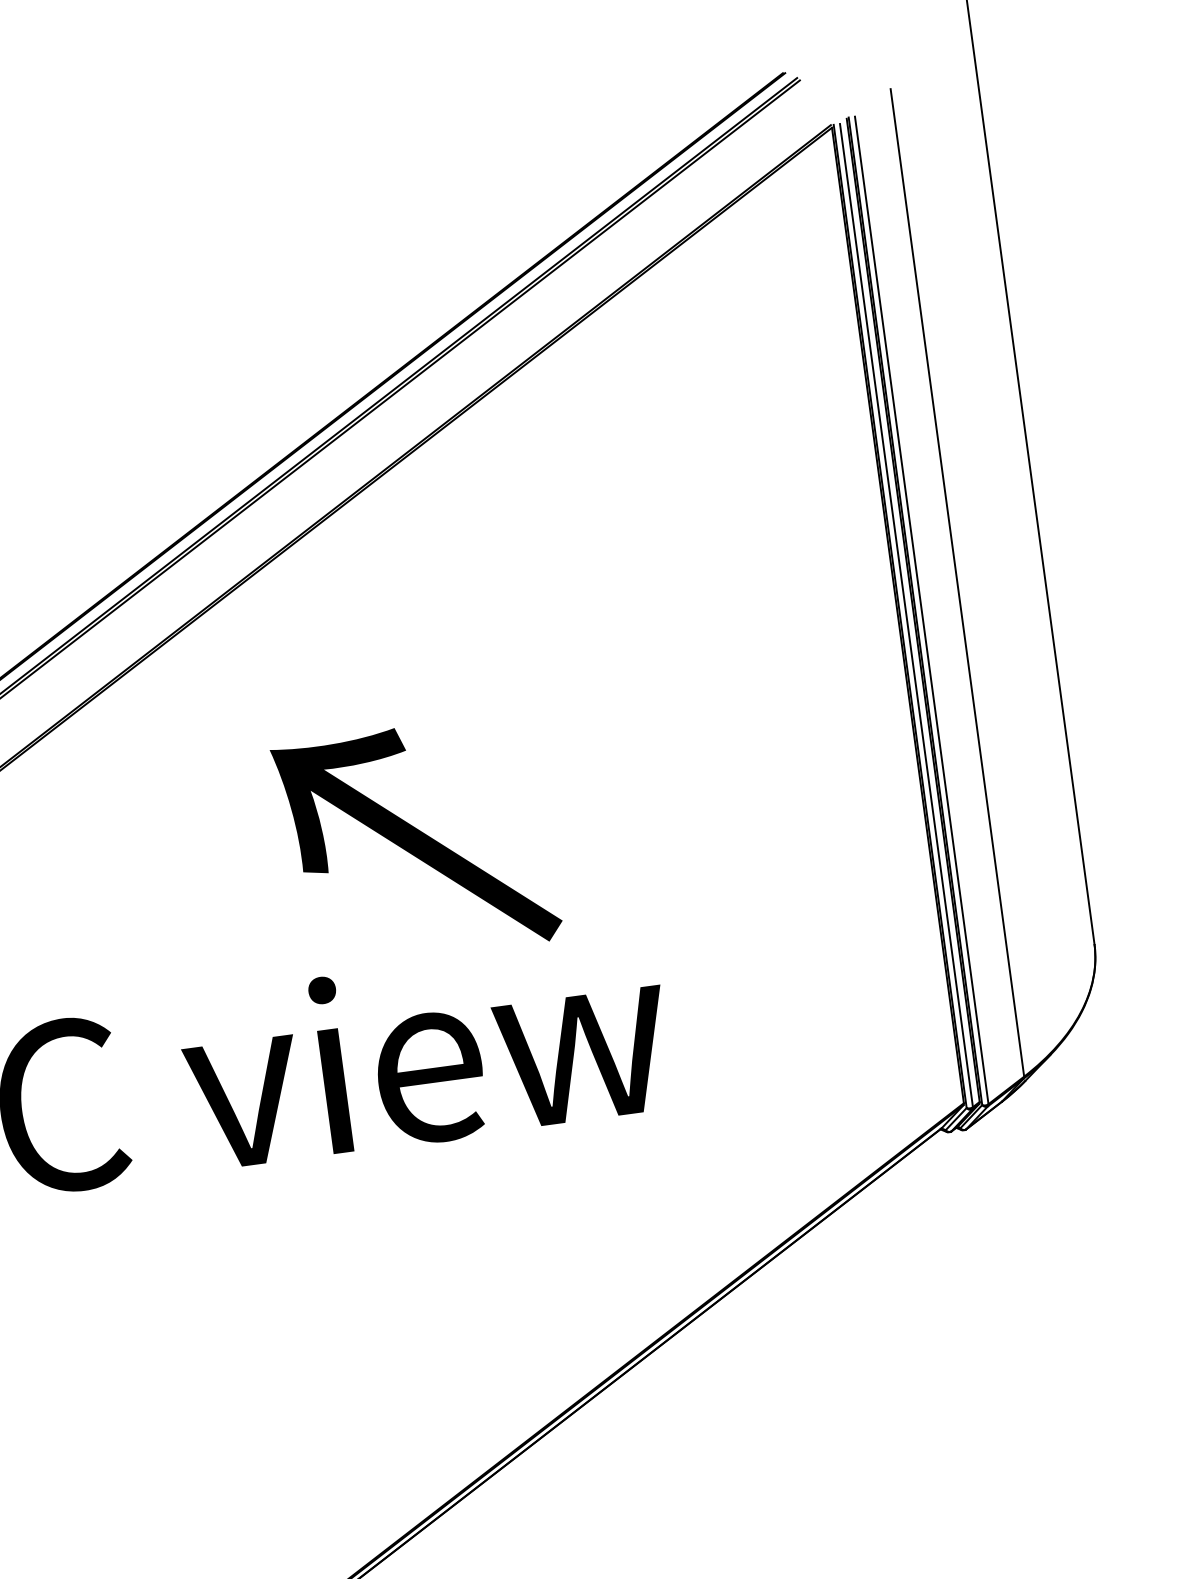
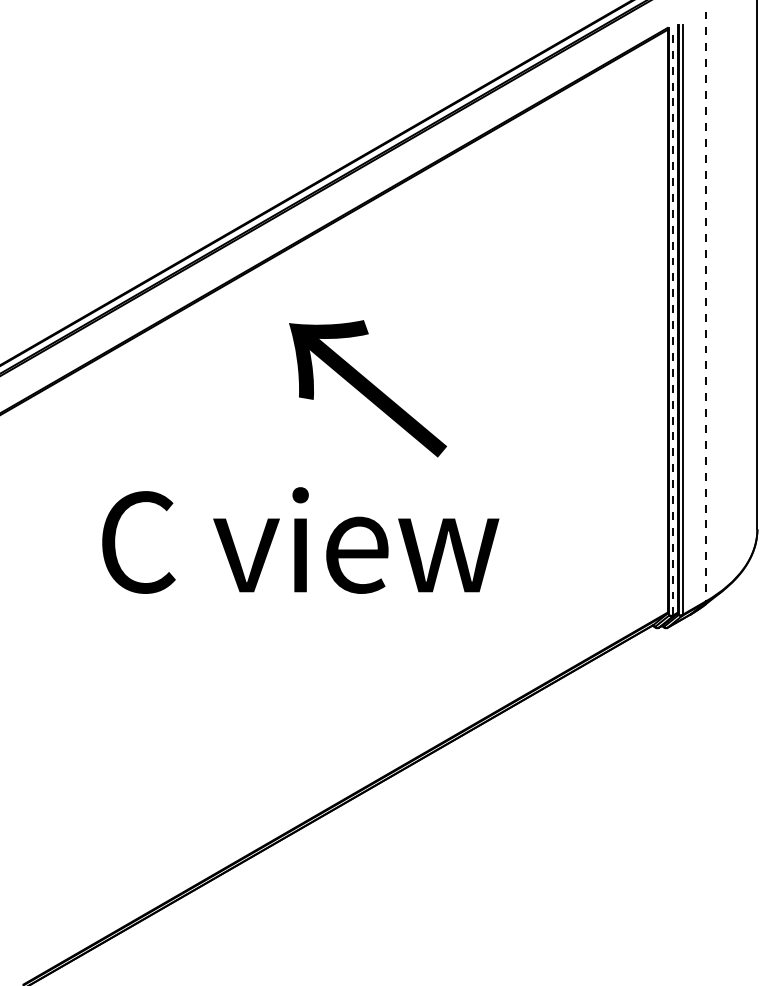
line: (957, 582) -> (705, 306), solid -> dashed
line: (906, 615) -> (673, 321), solid -> dashed
text: (416, 841) -> (367, 388), moved

